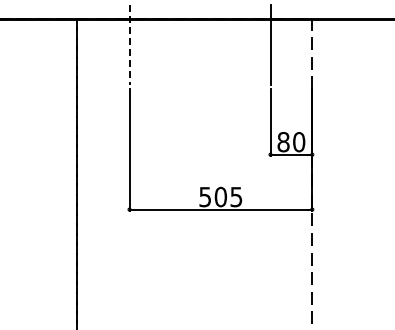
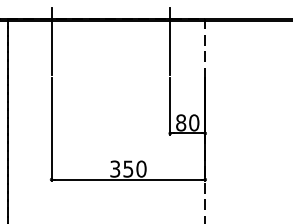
line: (129, 45) -> (51, 41), dashed -> solid
text: (221, 196) -> (128, 168), 505 -> 350

